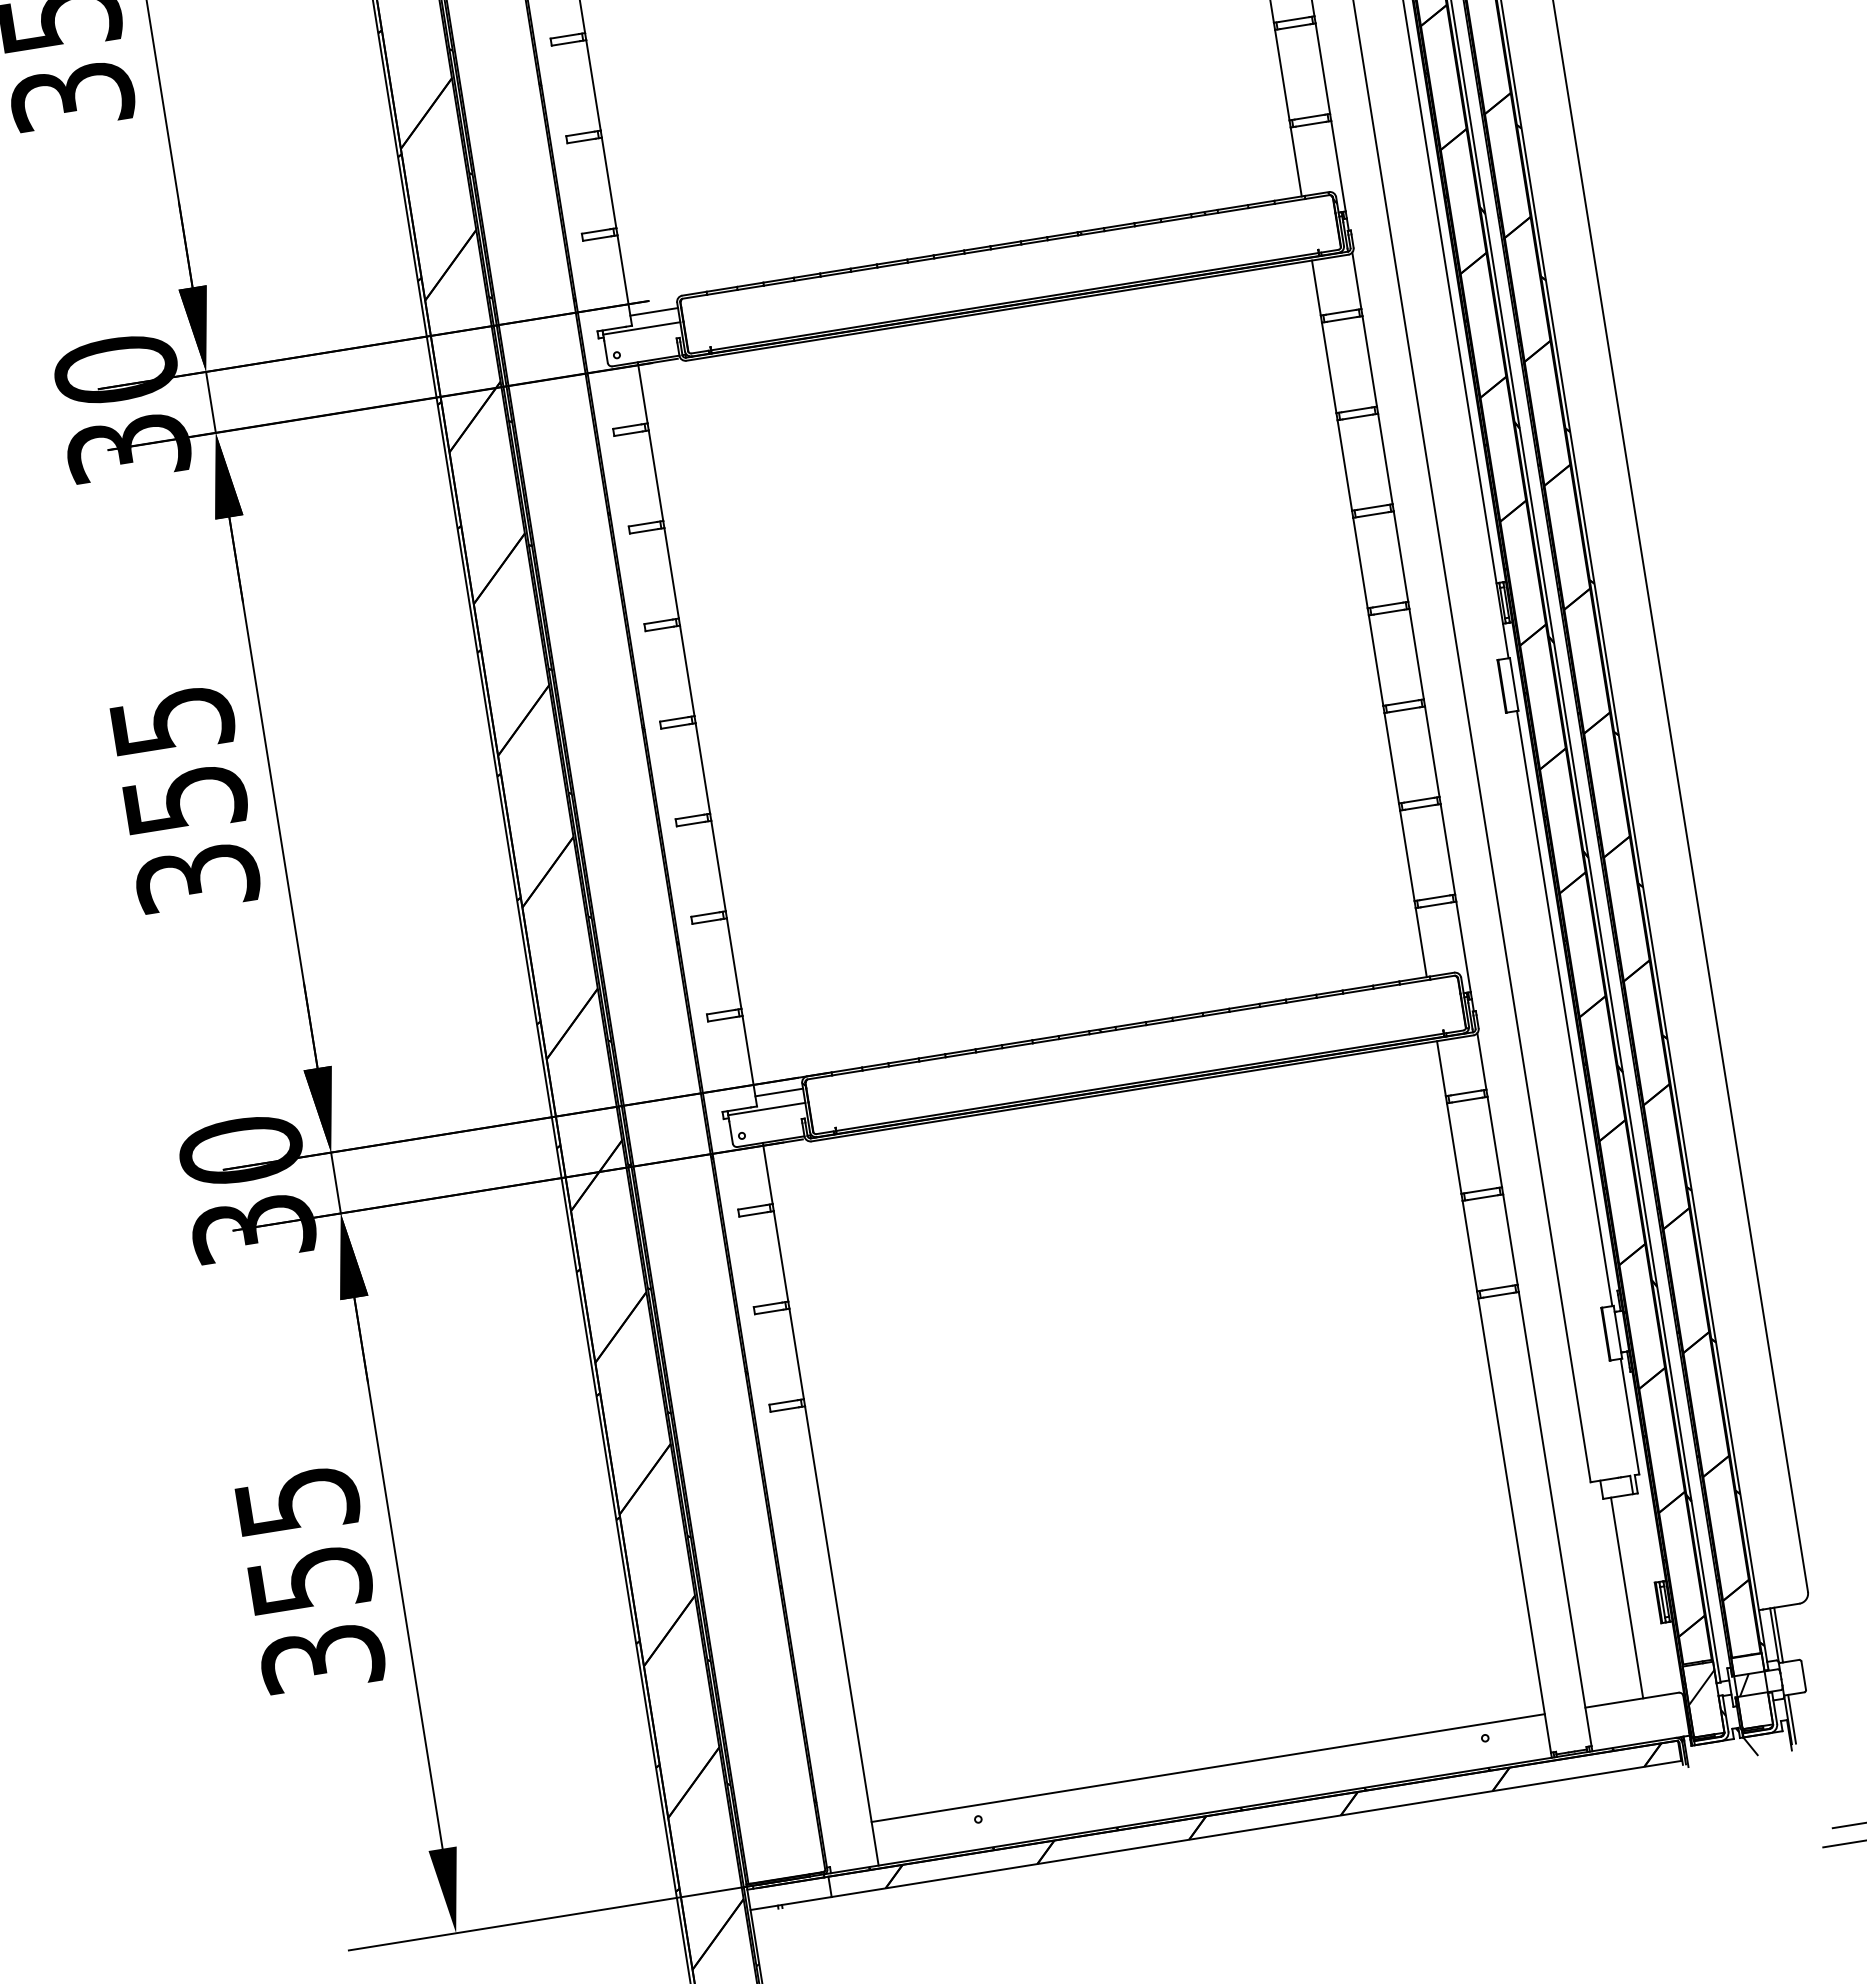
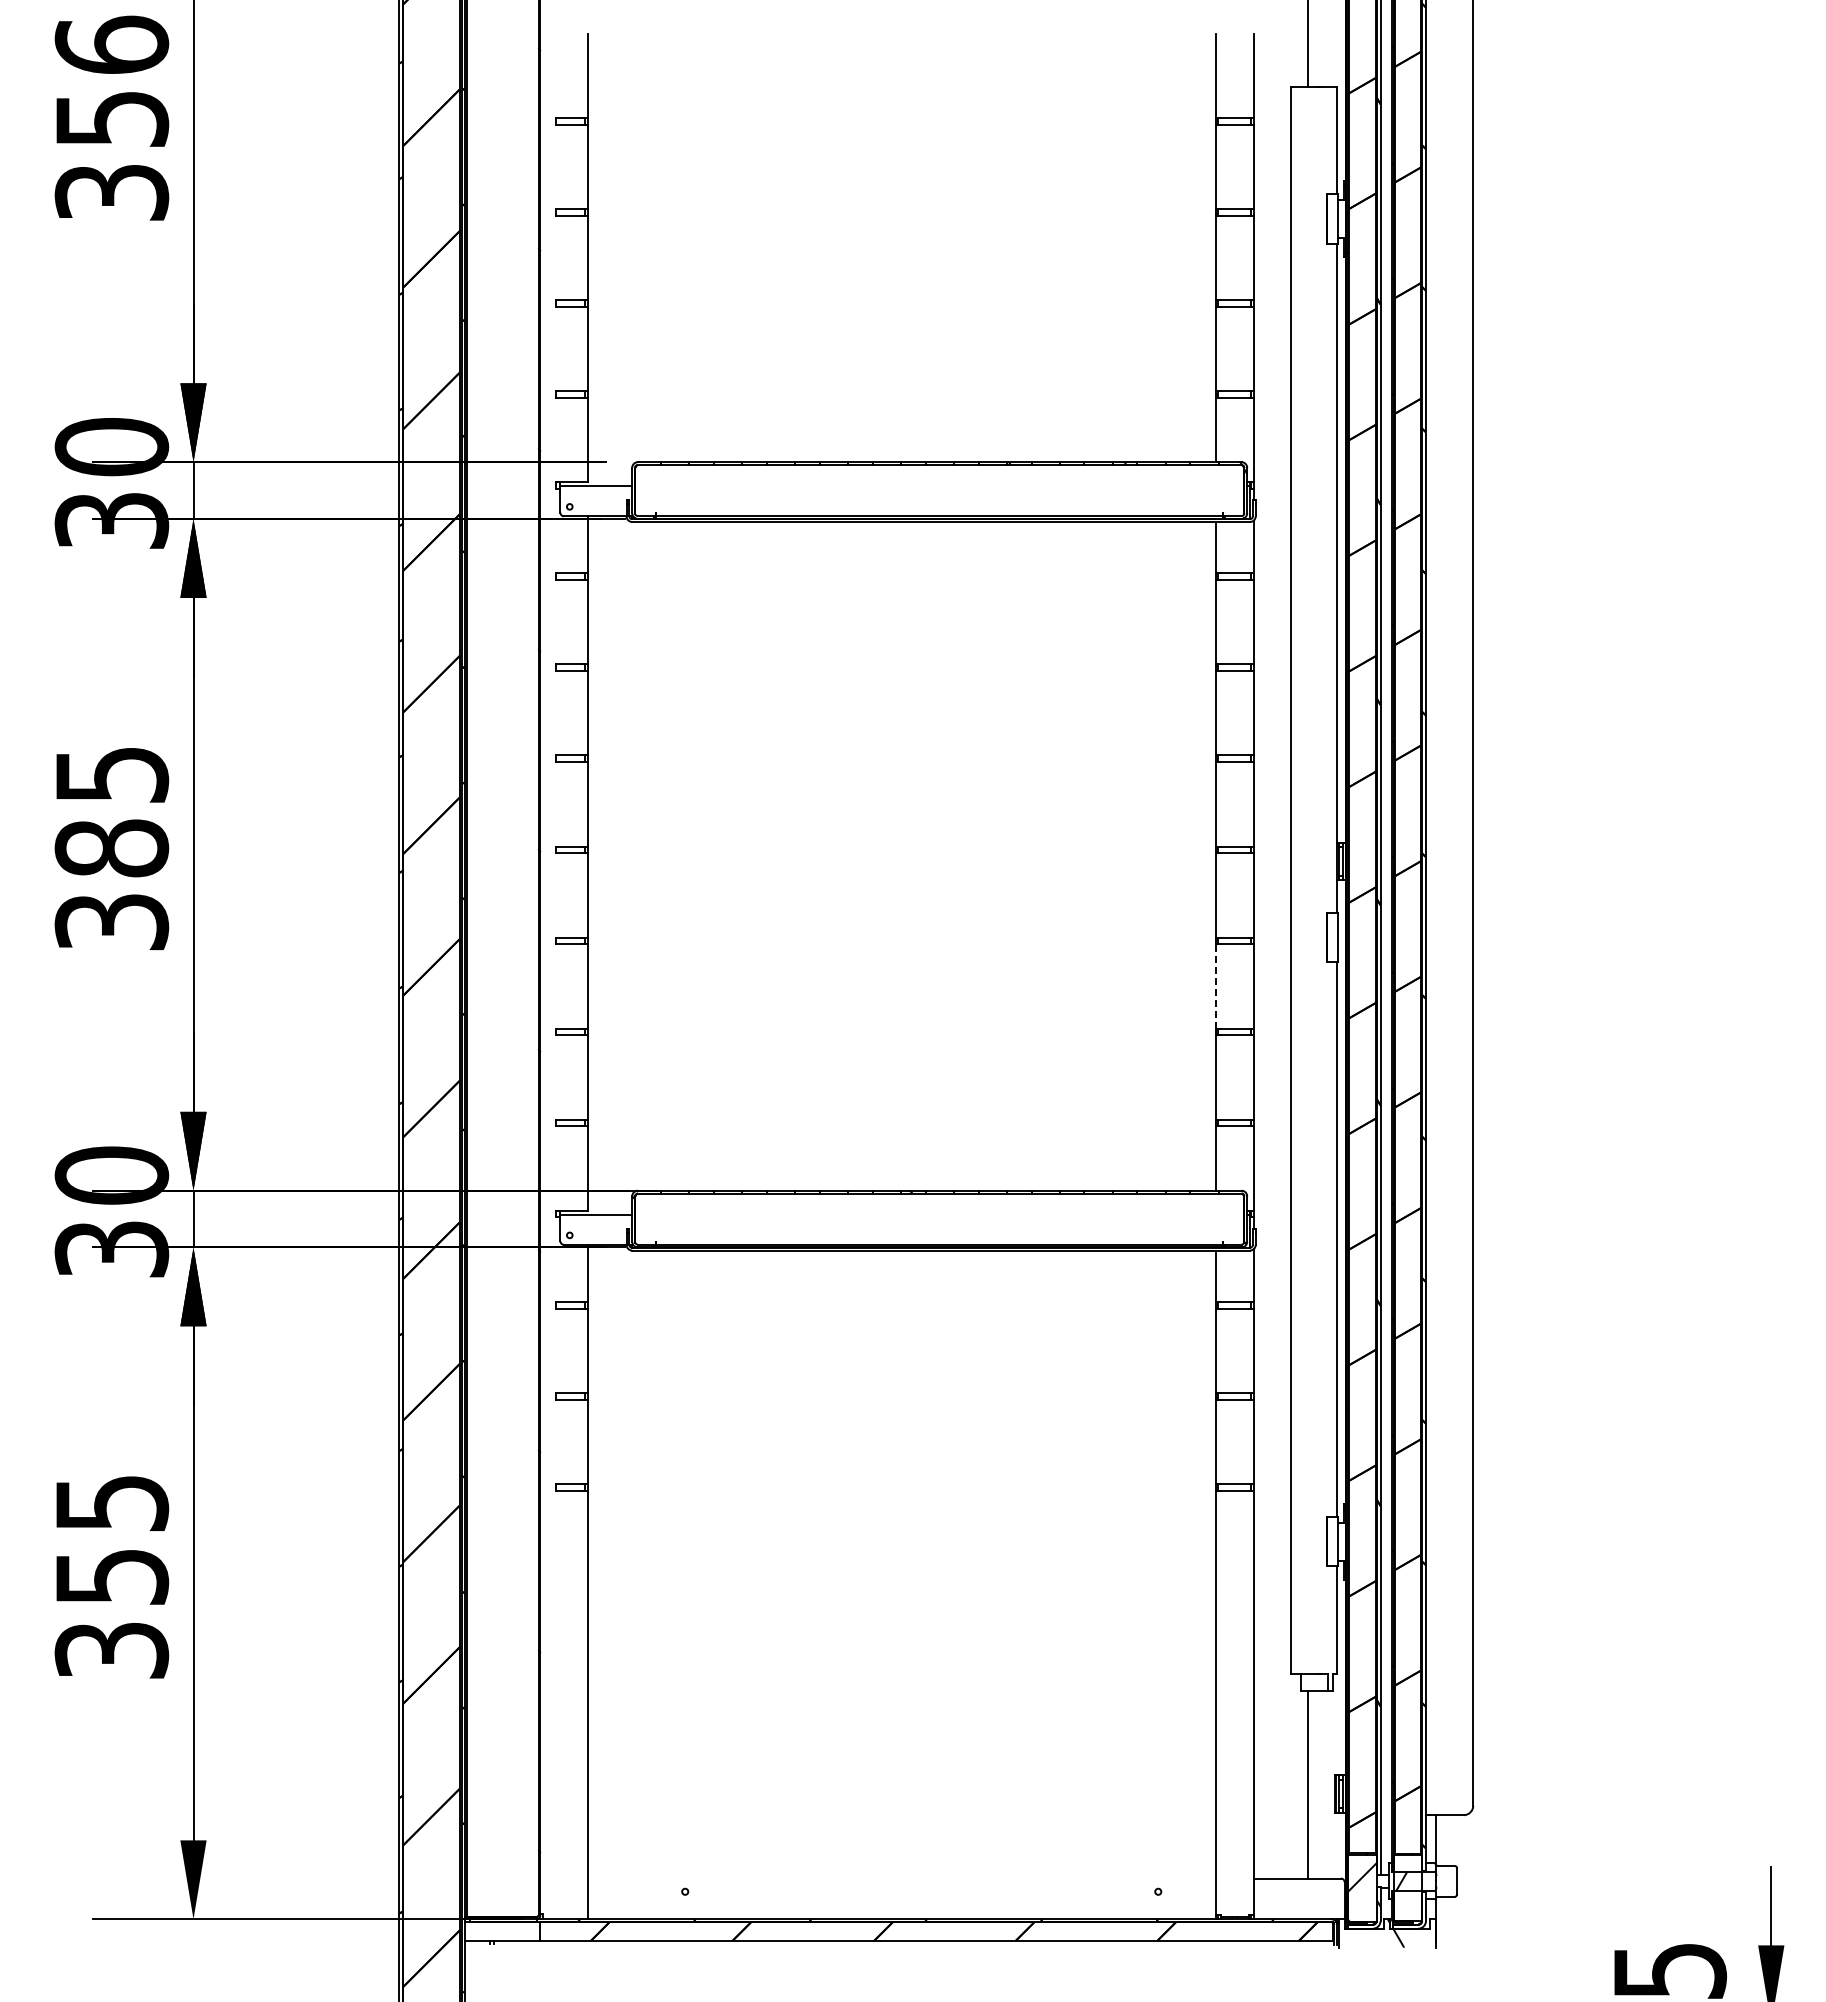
line: (653, 311) -> (609, 472), removed
line: (1392, 757) -> (1216, 985), solid -> dashed
text: (184, 799) -> (111, 848), 355 -> 385
line: (778, 1092) -> (609, 1201), removed
line: (1778, 1634) -> (1440, 1840), removed
line: (1792, 1718) -> (1440, 1918), removed
line: (1207, 1768) -> (901, 1878), removed

